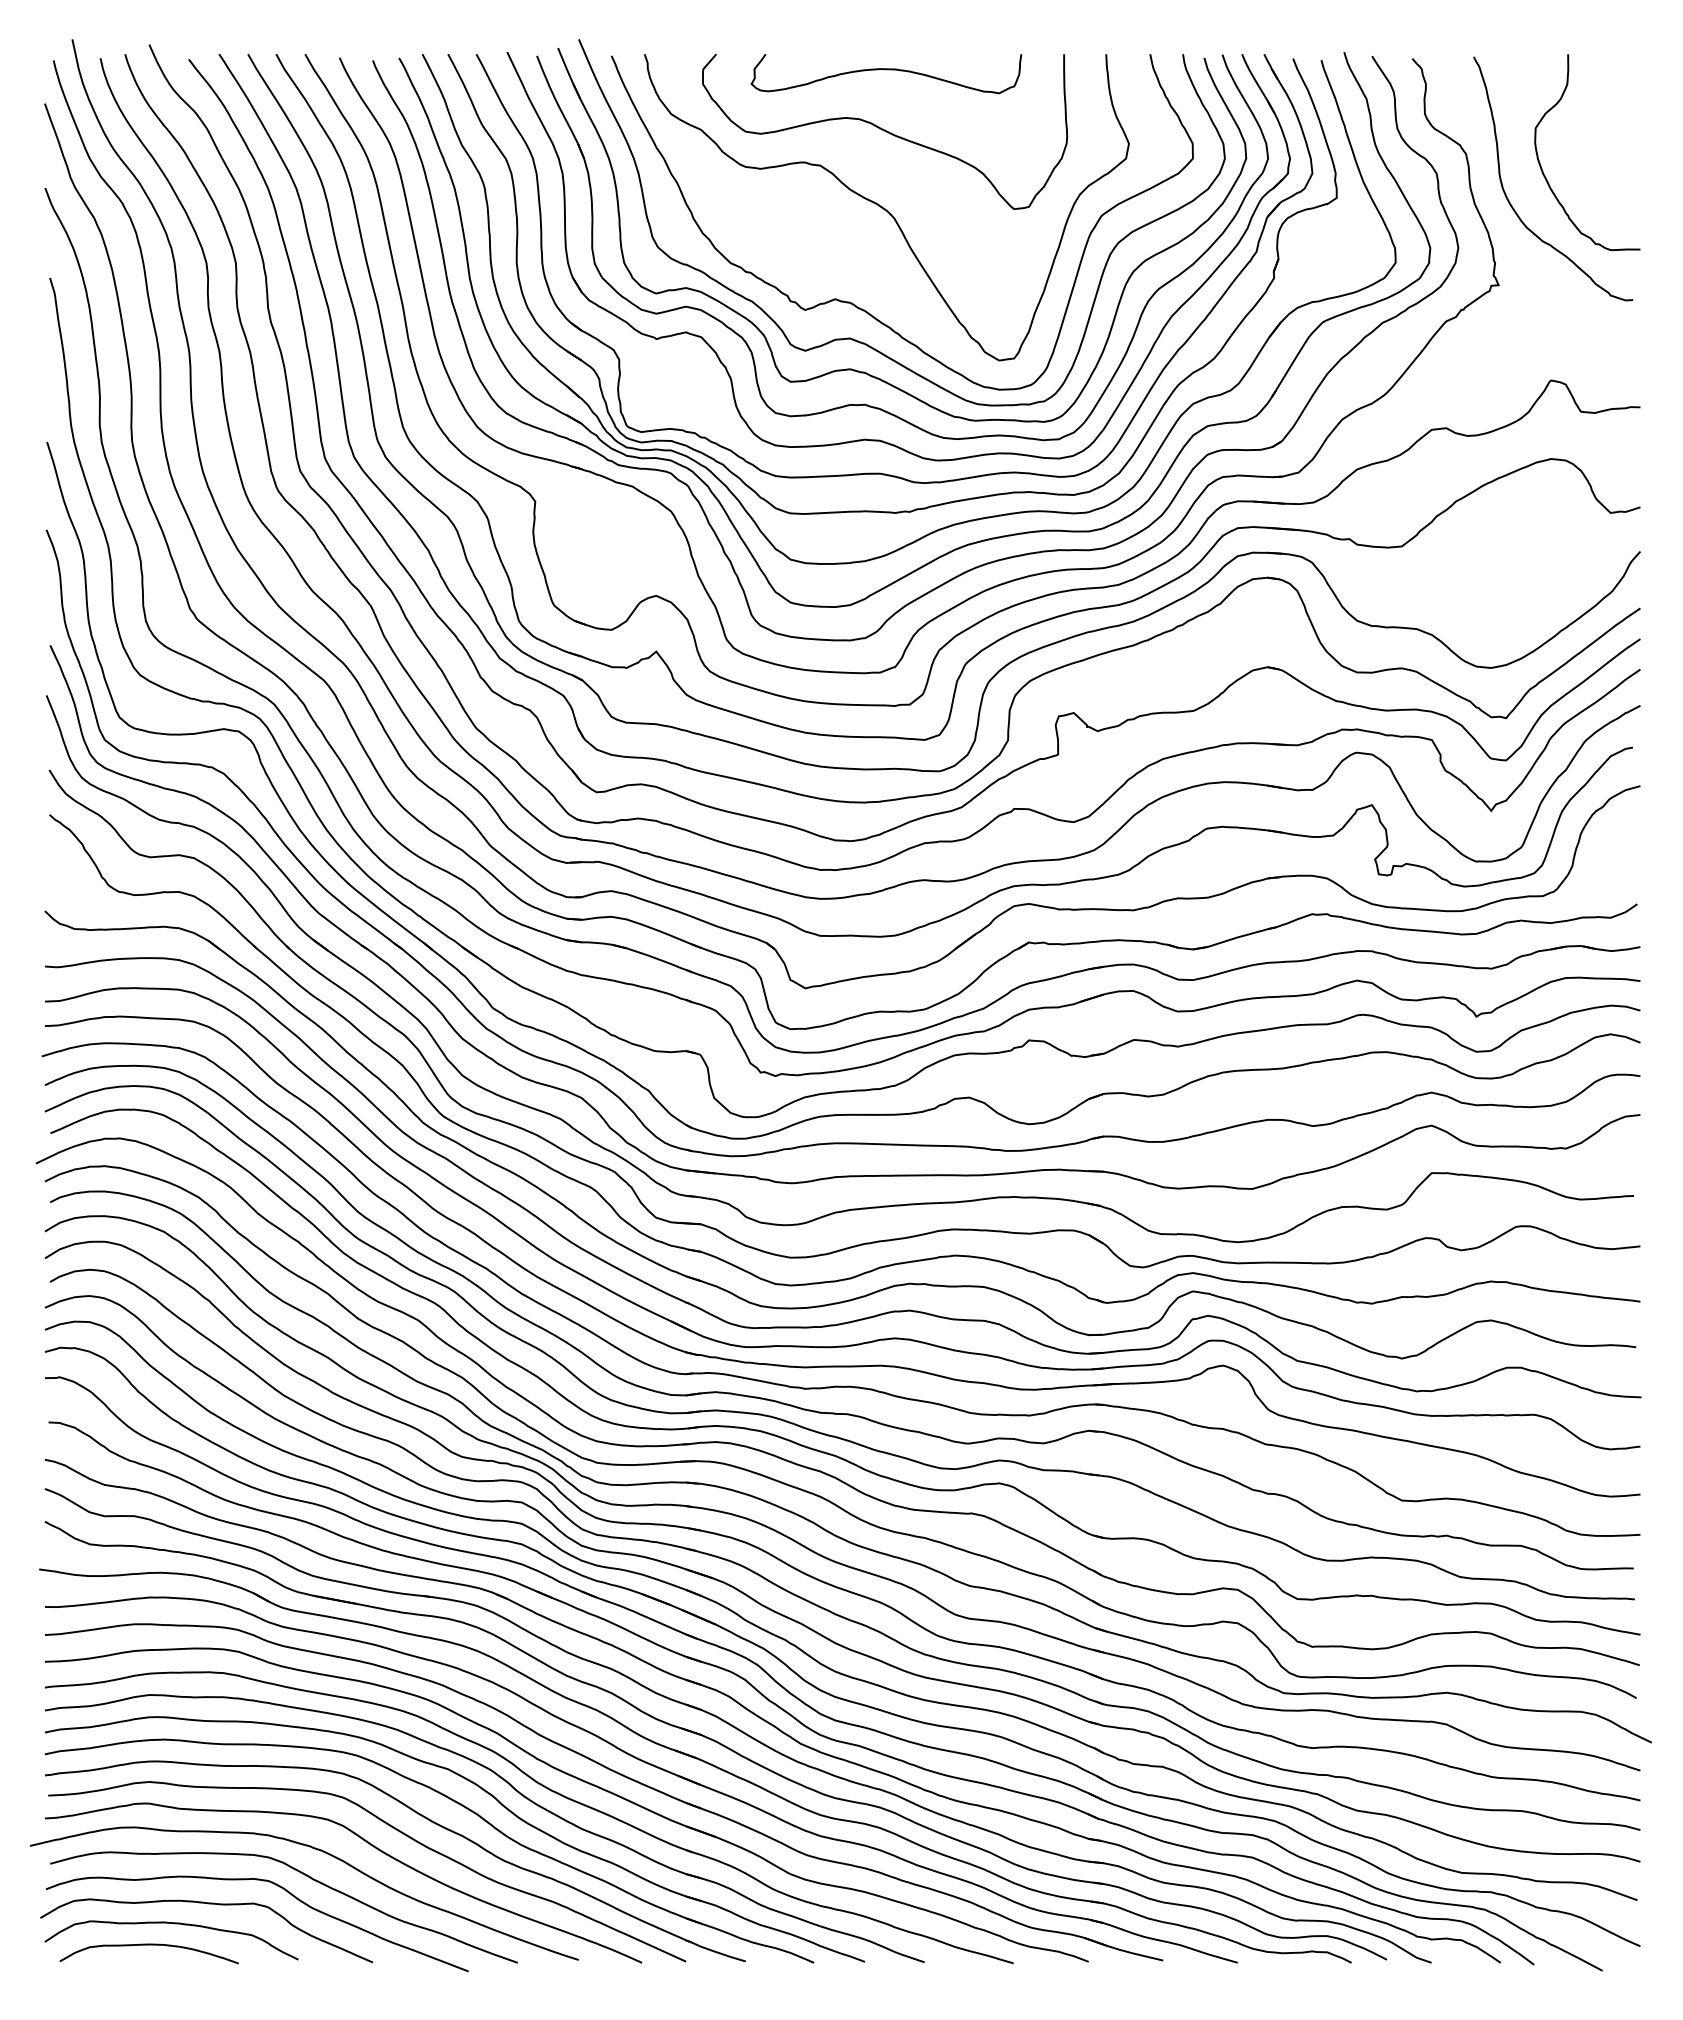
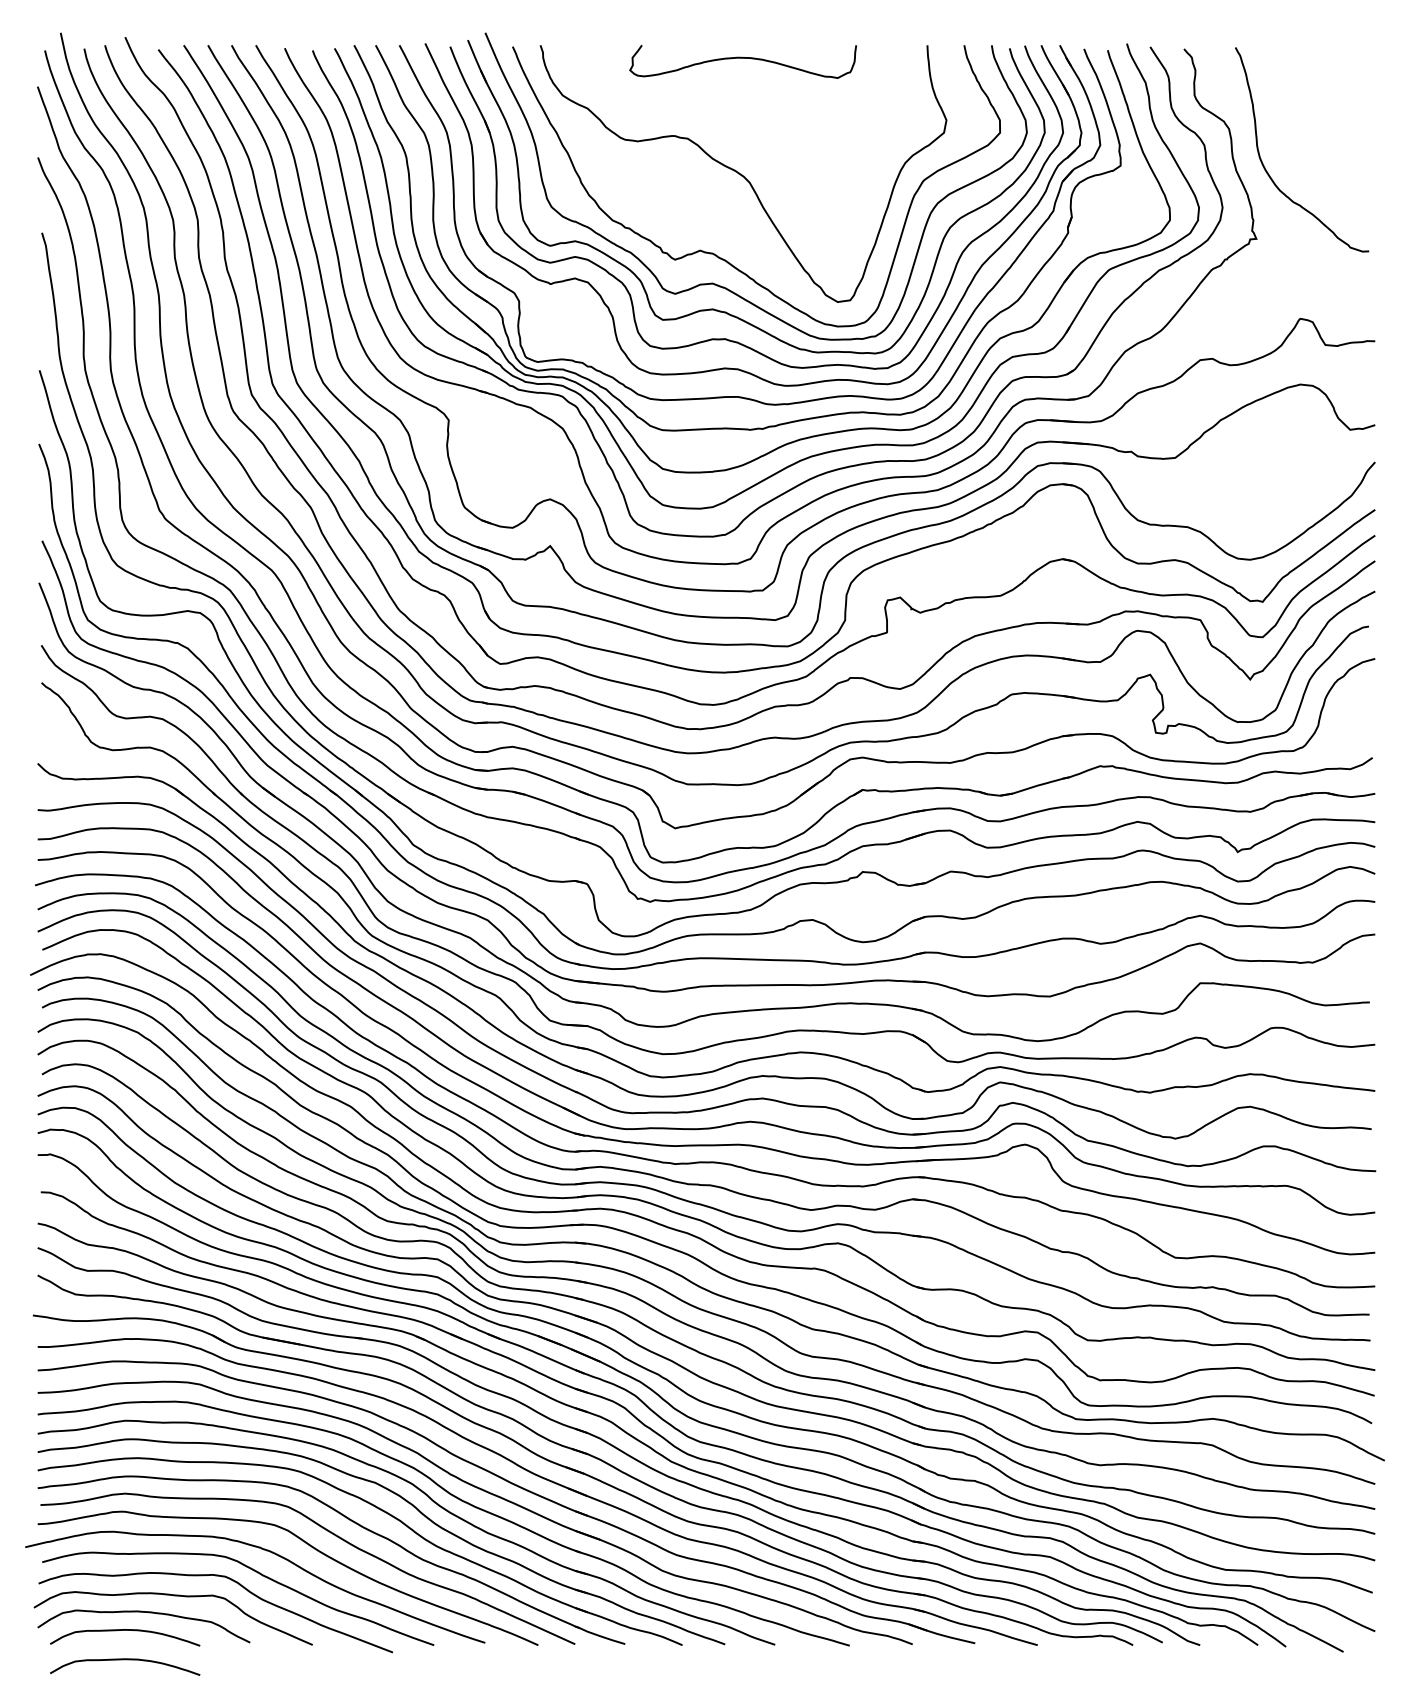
curve: (885, 131) -> (742, 110), removed
curve: (1542, 168) -> (1293, 141), removed
curve: (148, 1980) -> (124, 1660), added

